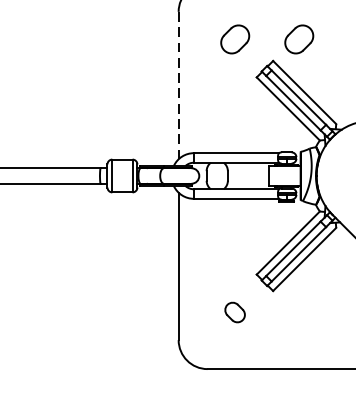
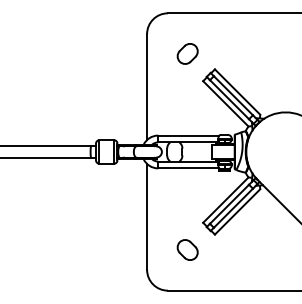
part: (298, 38) -> (233, 53), removed
line: (179, 86) -> (147, 87), dashed -> solid
part: (234, 311) -> (187, 249), size x1.43

